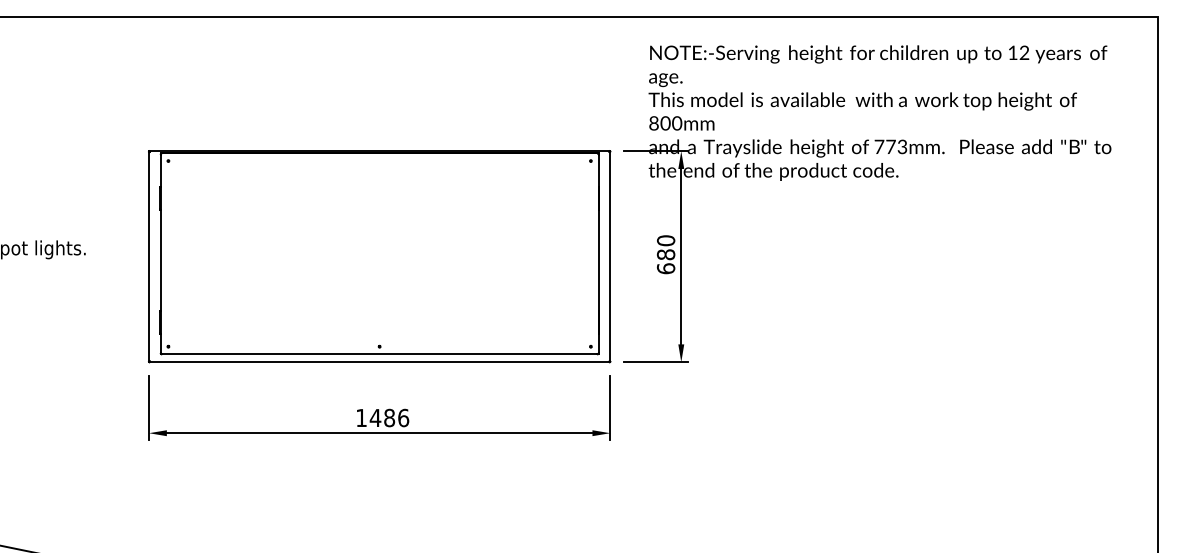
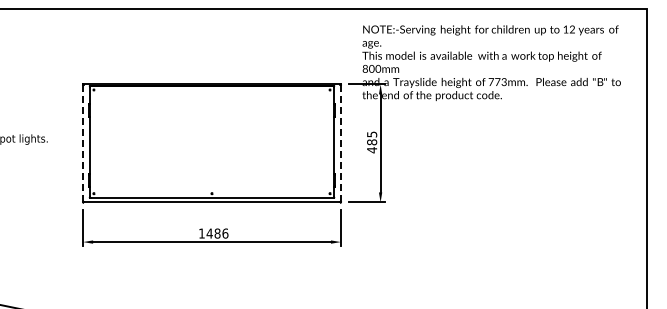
text: (666, 255) -> (372, 142), 680 -> 485
line: (149, 256) -> (83, 143), solid -> dashed
line: (609, 256) -> (340, 143), solid -> dashed

